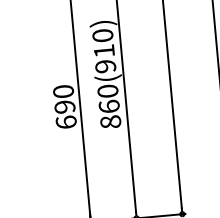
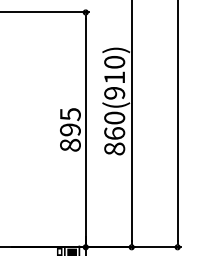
text: (64, 106) -> (70, 129), 690 -> 895

